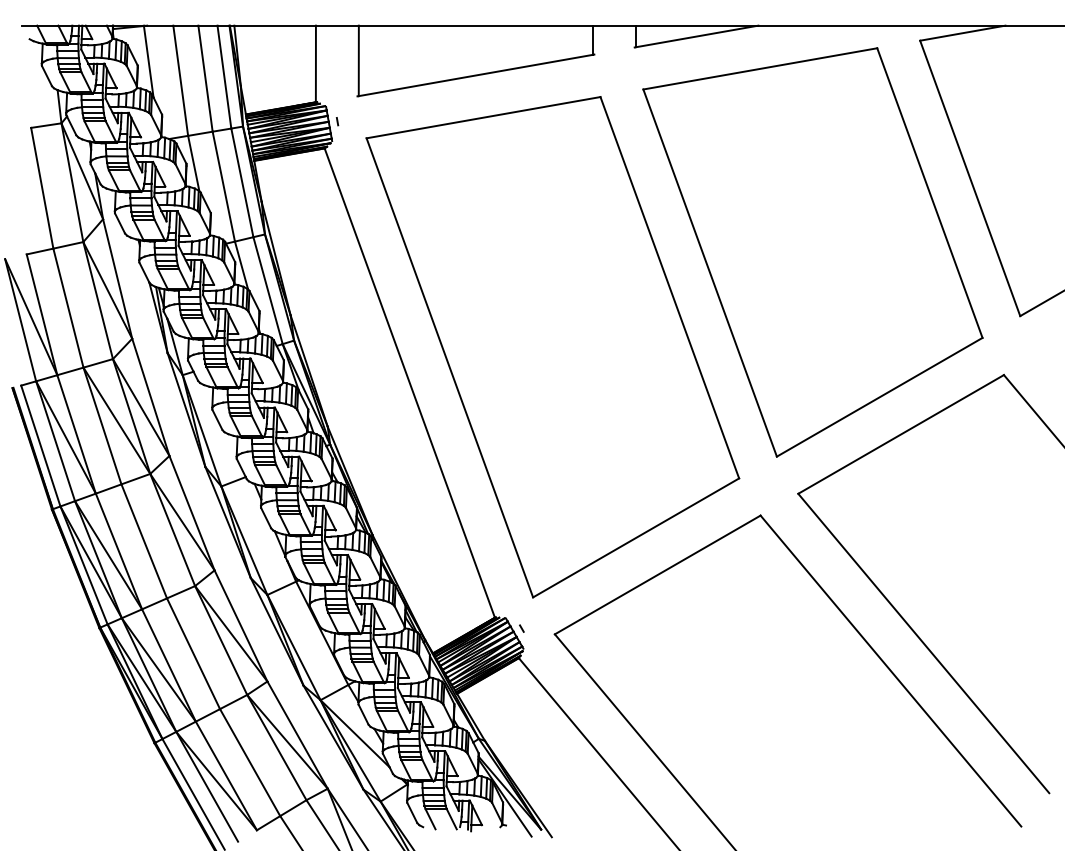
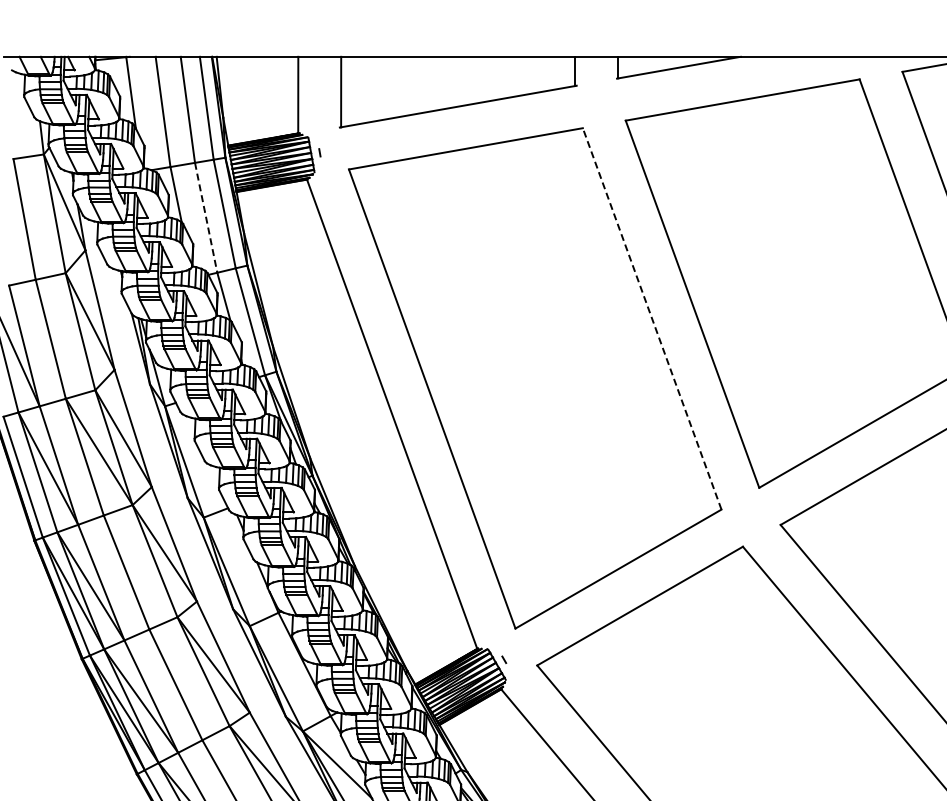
line: (223, 187) -> (205, 218), solid -> dashed
line: (669, 287) -> (651, 318), solid -> dashed

